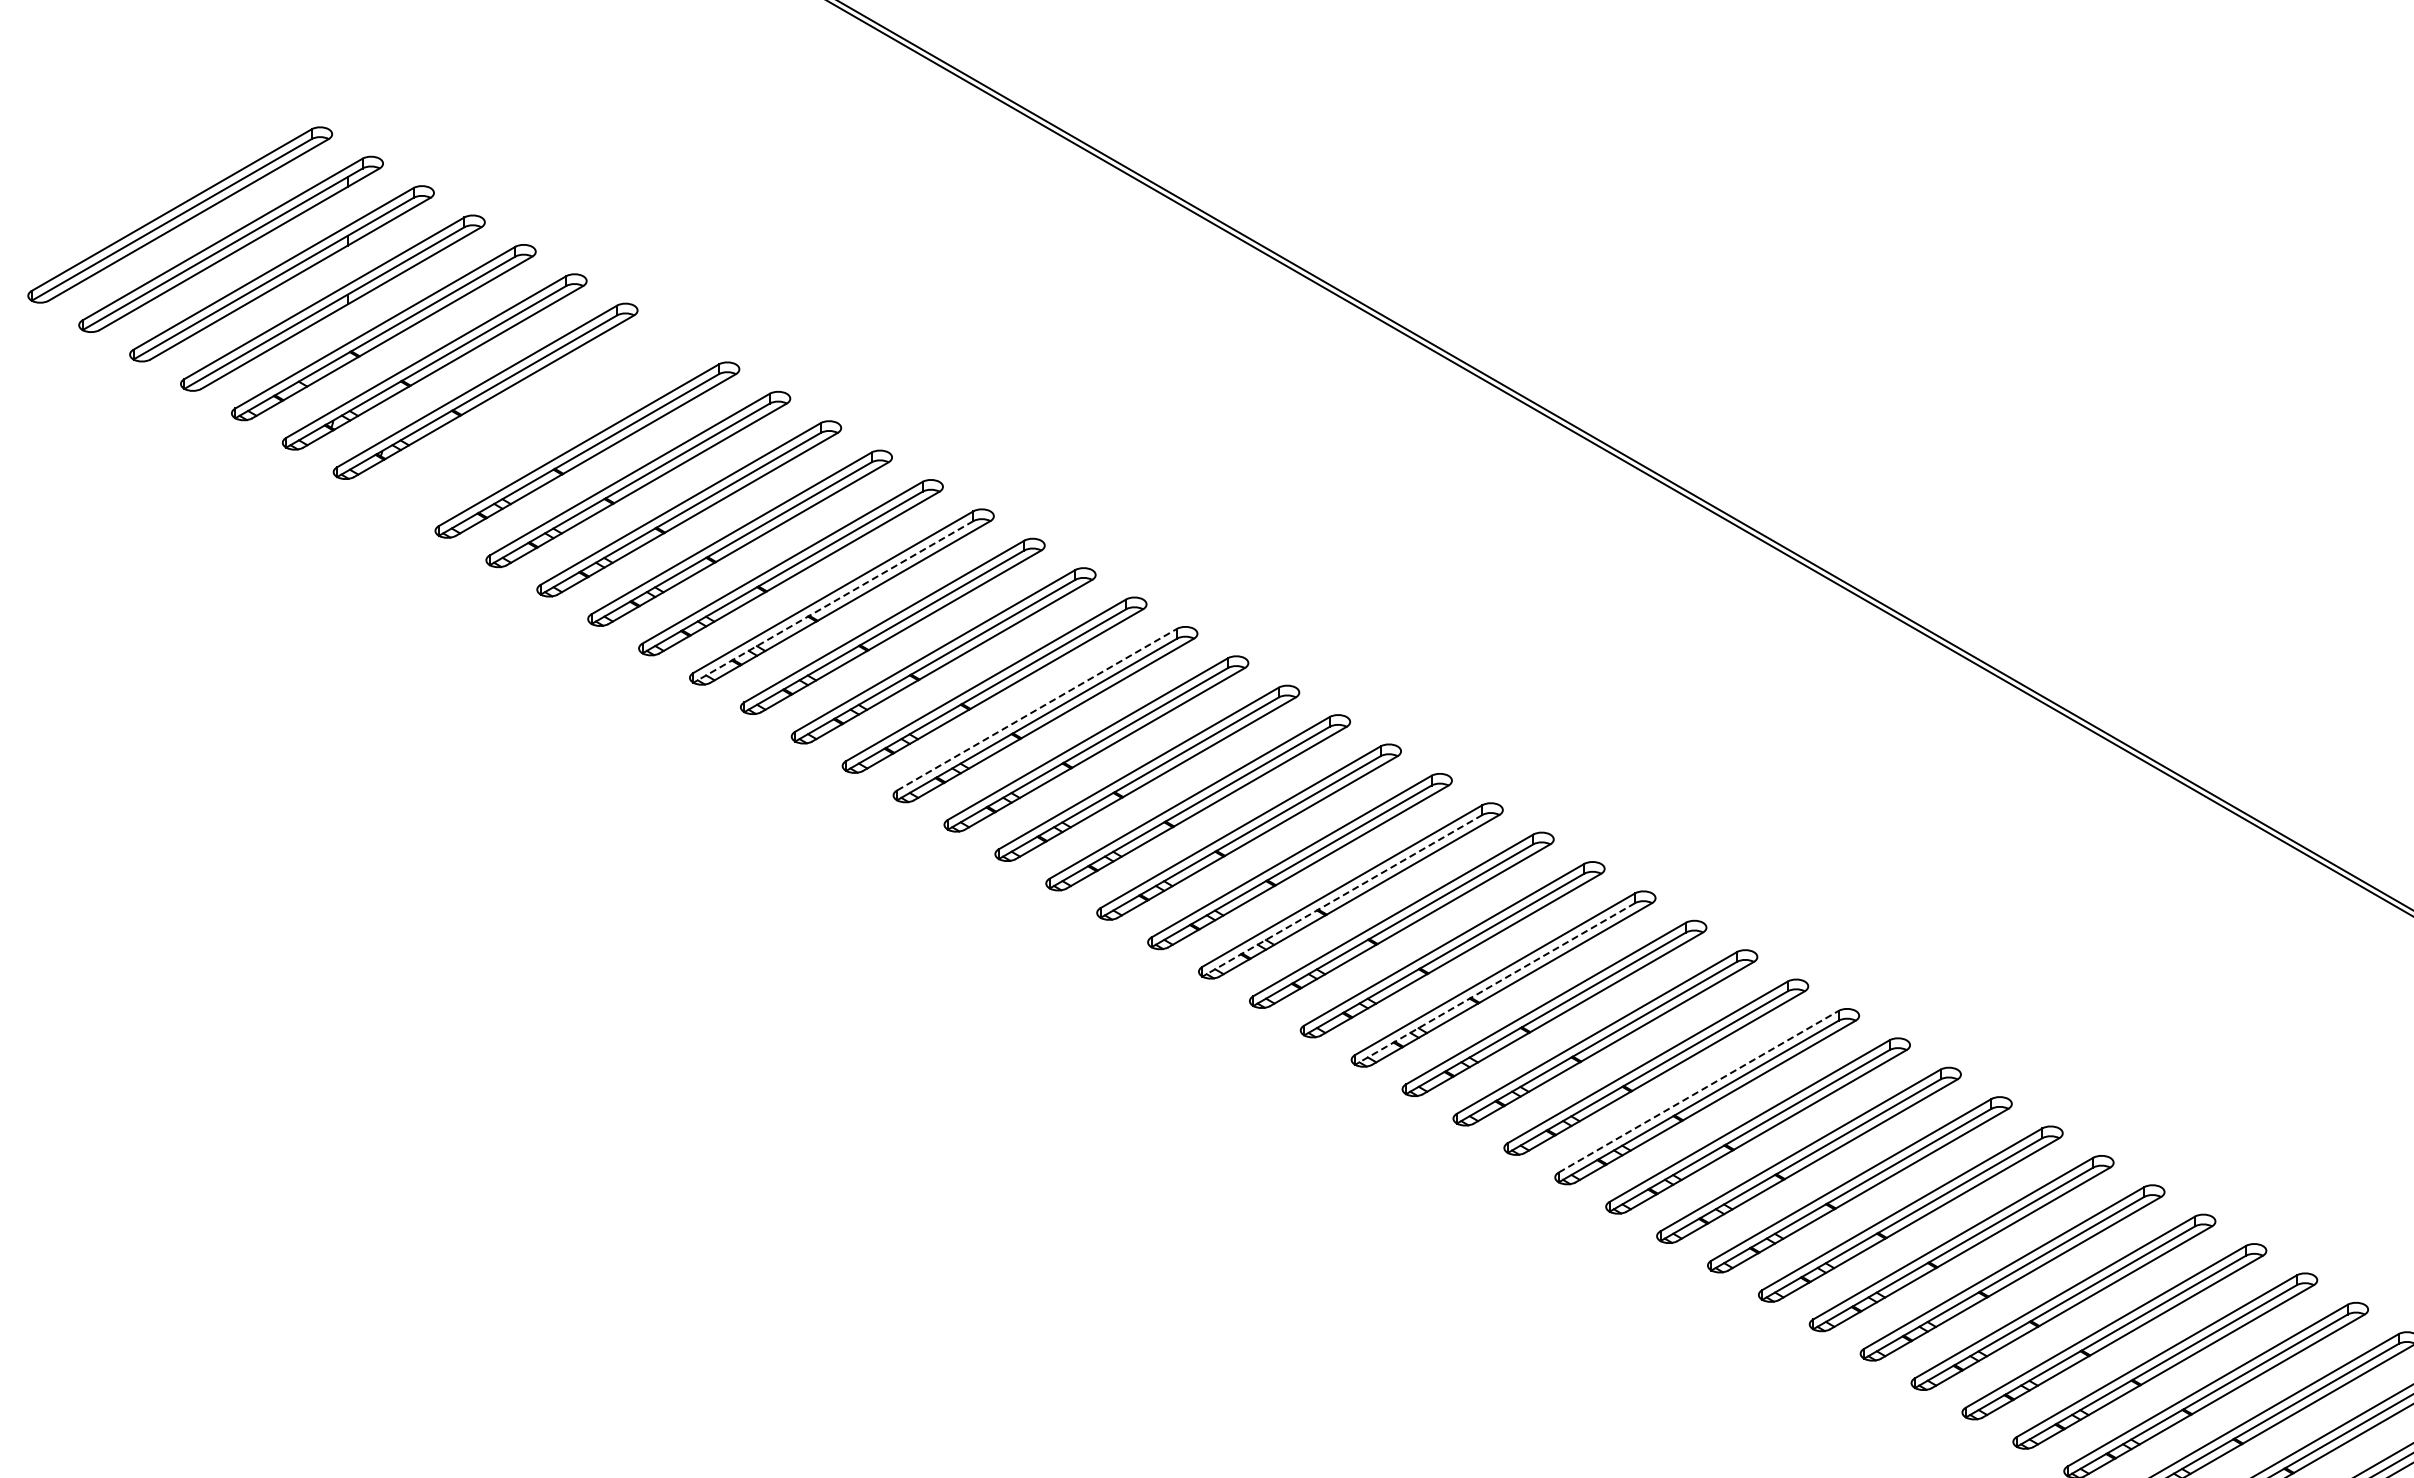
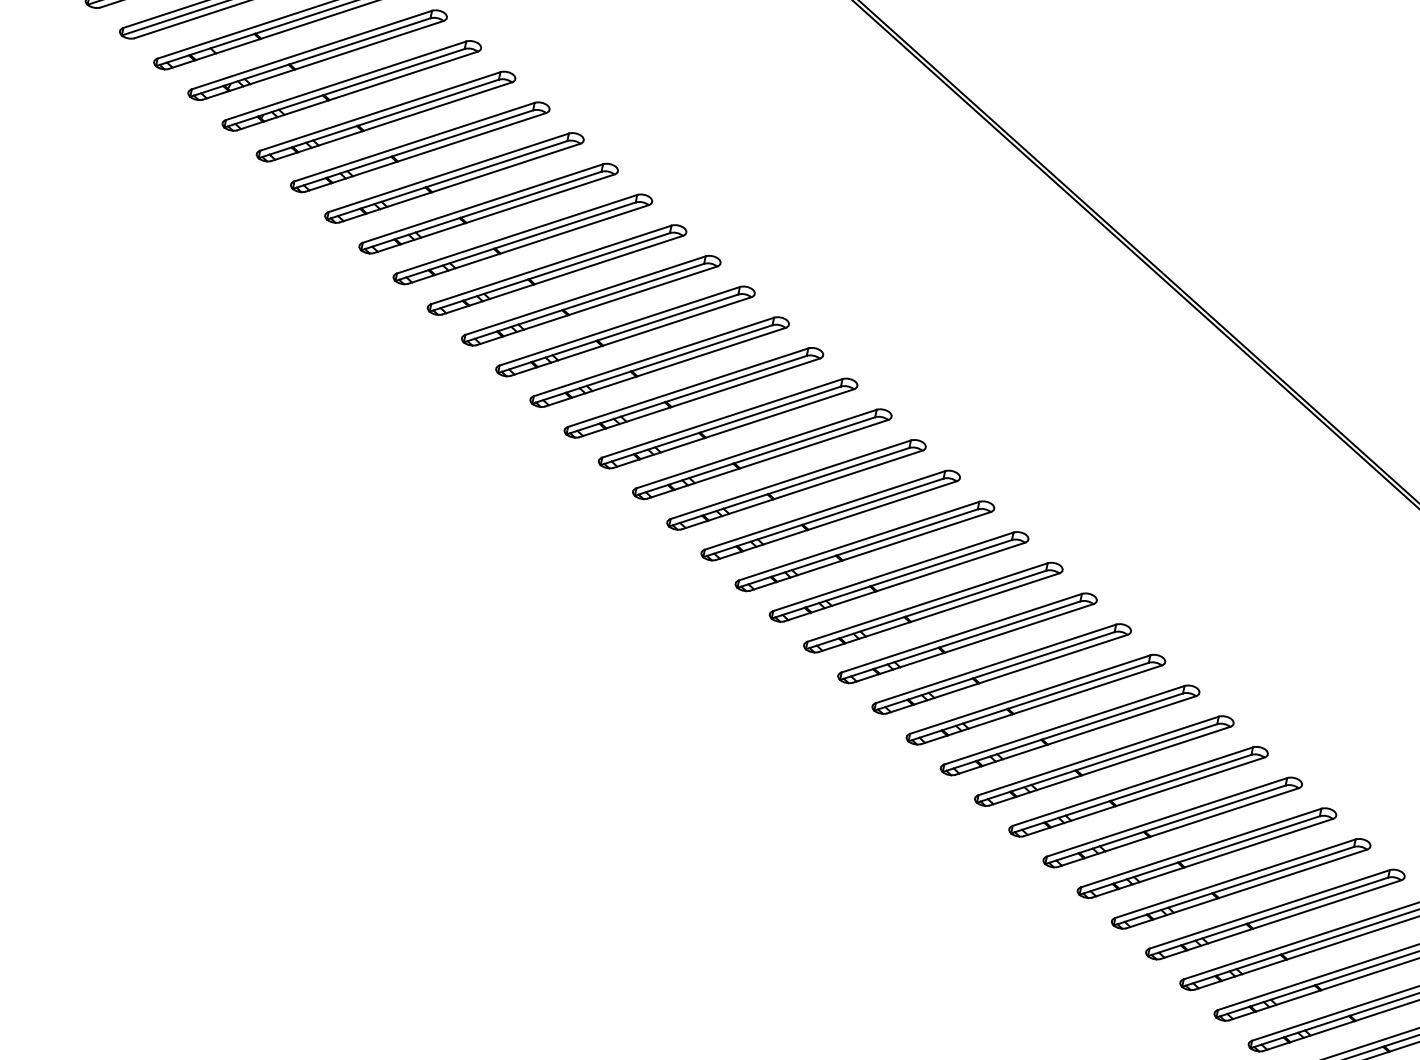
part: (536, 420) -> (386, 116), added
line: (833, 601) -> (584, 302), dashed -> solid
line: (1037, 709) -> (722, 418), dashed -> solid
line: (1342, 895) -> (926, 609), dashed -> solid
line: (1495, 983) -> (1029, 701), dashed -> solid
line: (1698, 1091) -> (1166, 817), dashed -> solid

